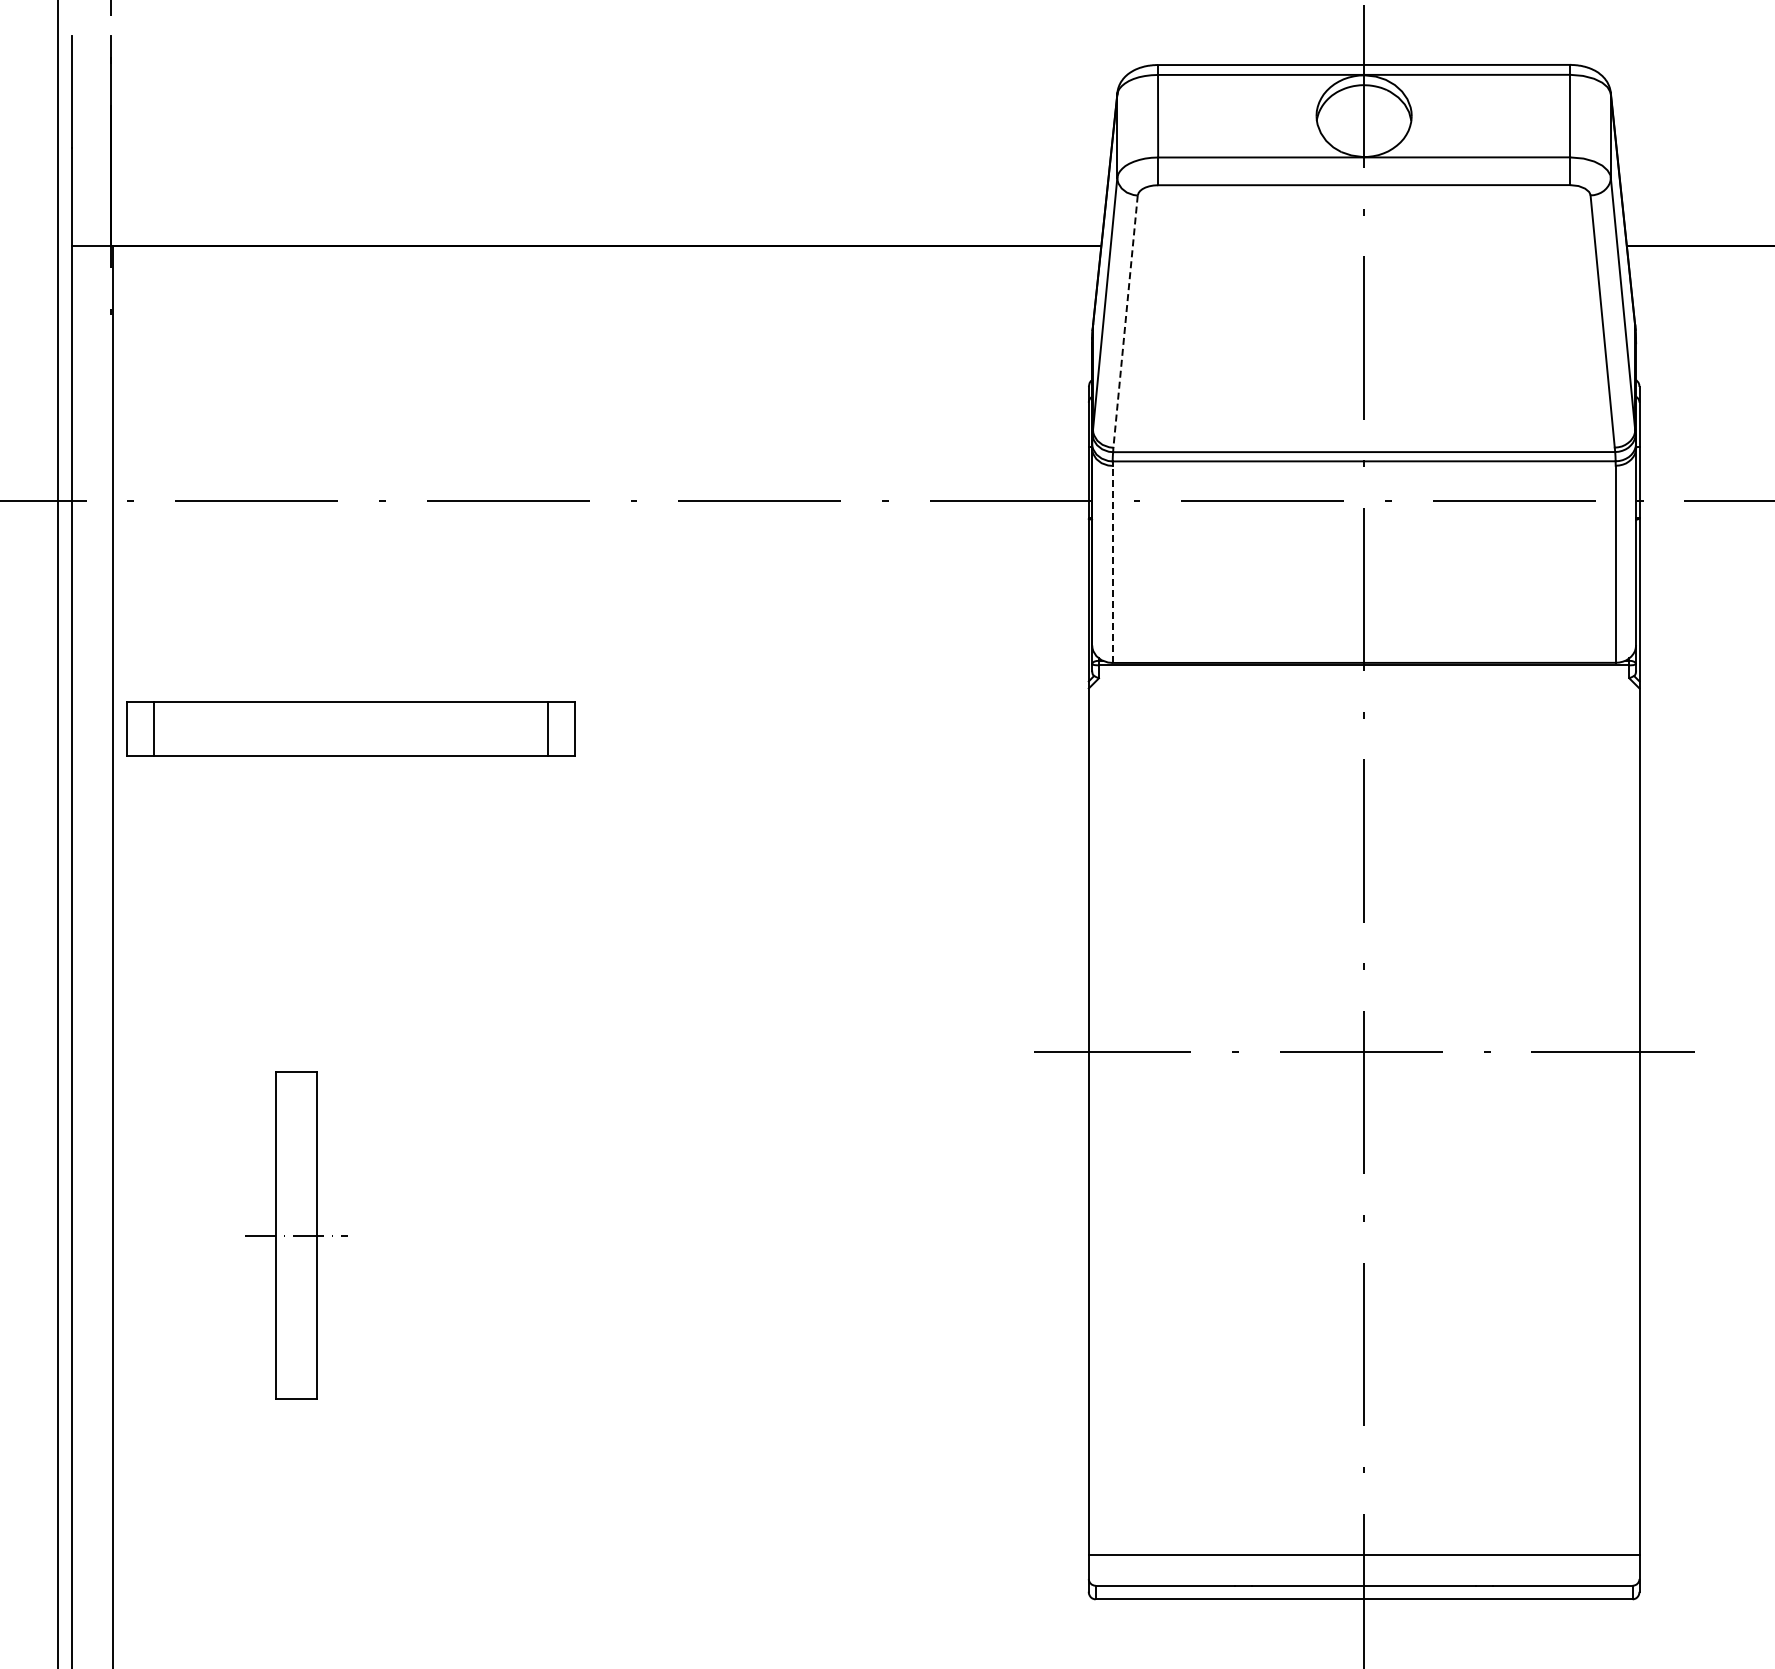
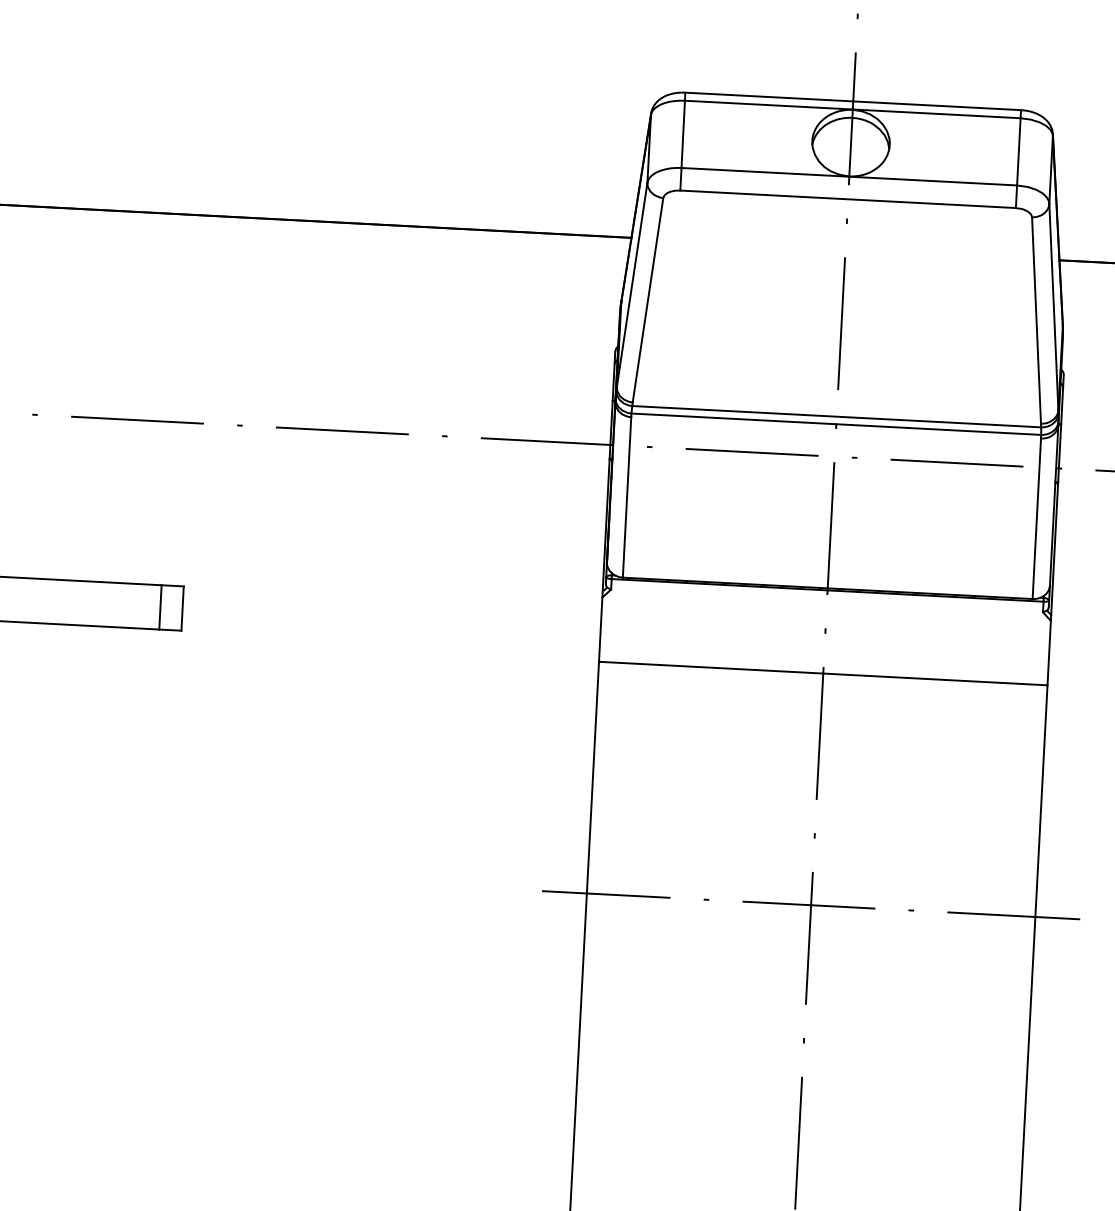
line: (1125, 321) -> (647, 300), dashed -> solid
line: (1112, 564) -> (626, 497), dashed -> solid
line: (1363, 767) -> (822, 673), added

